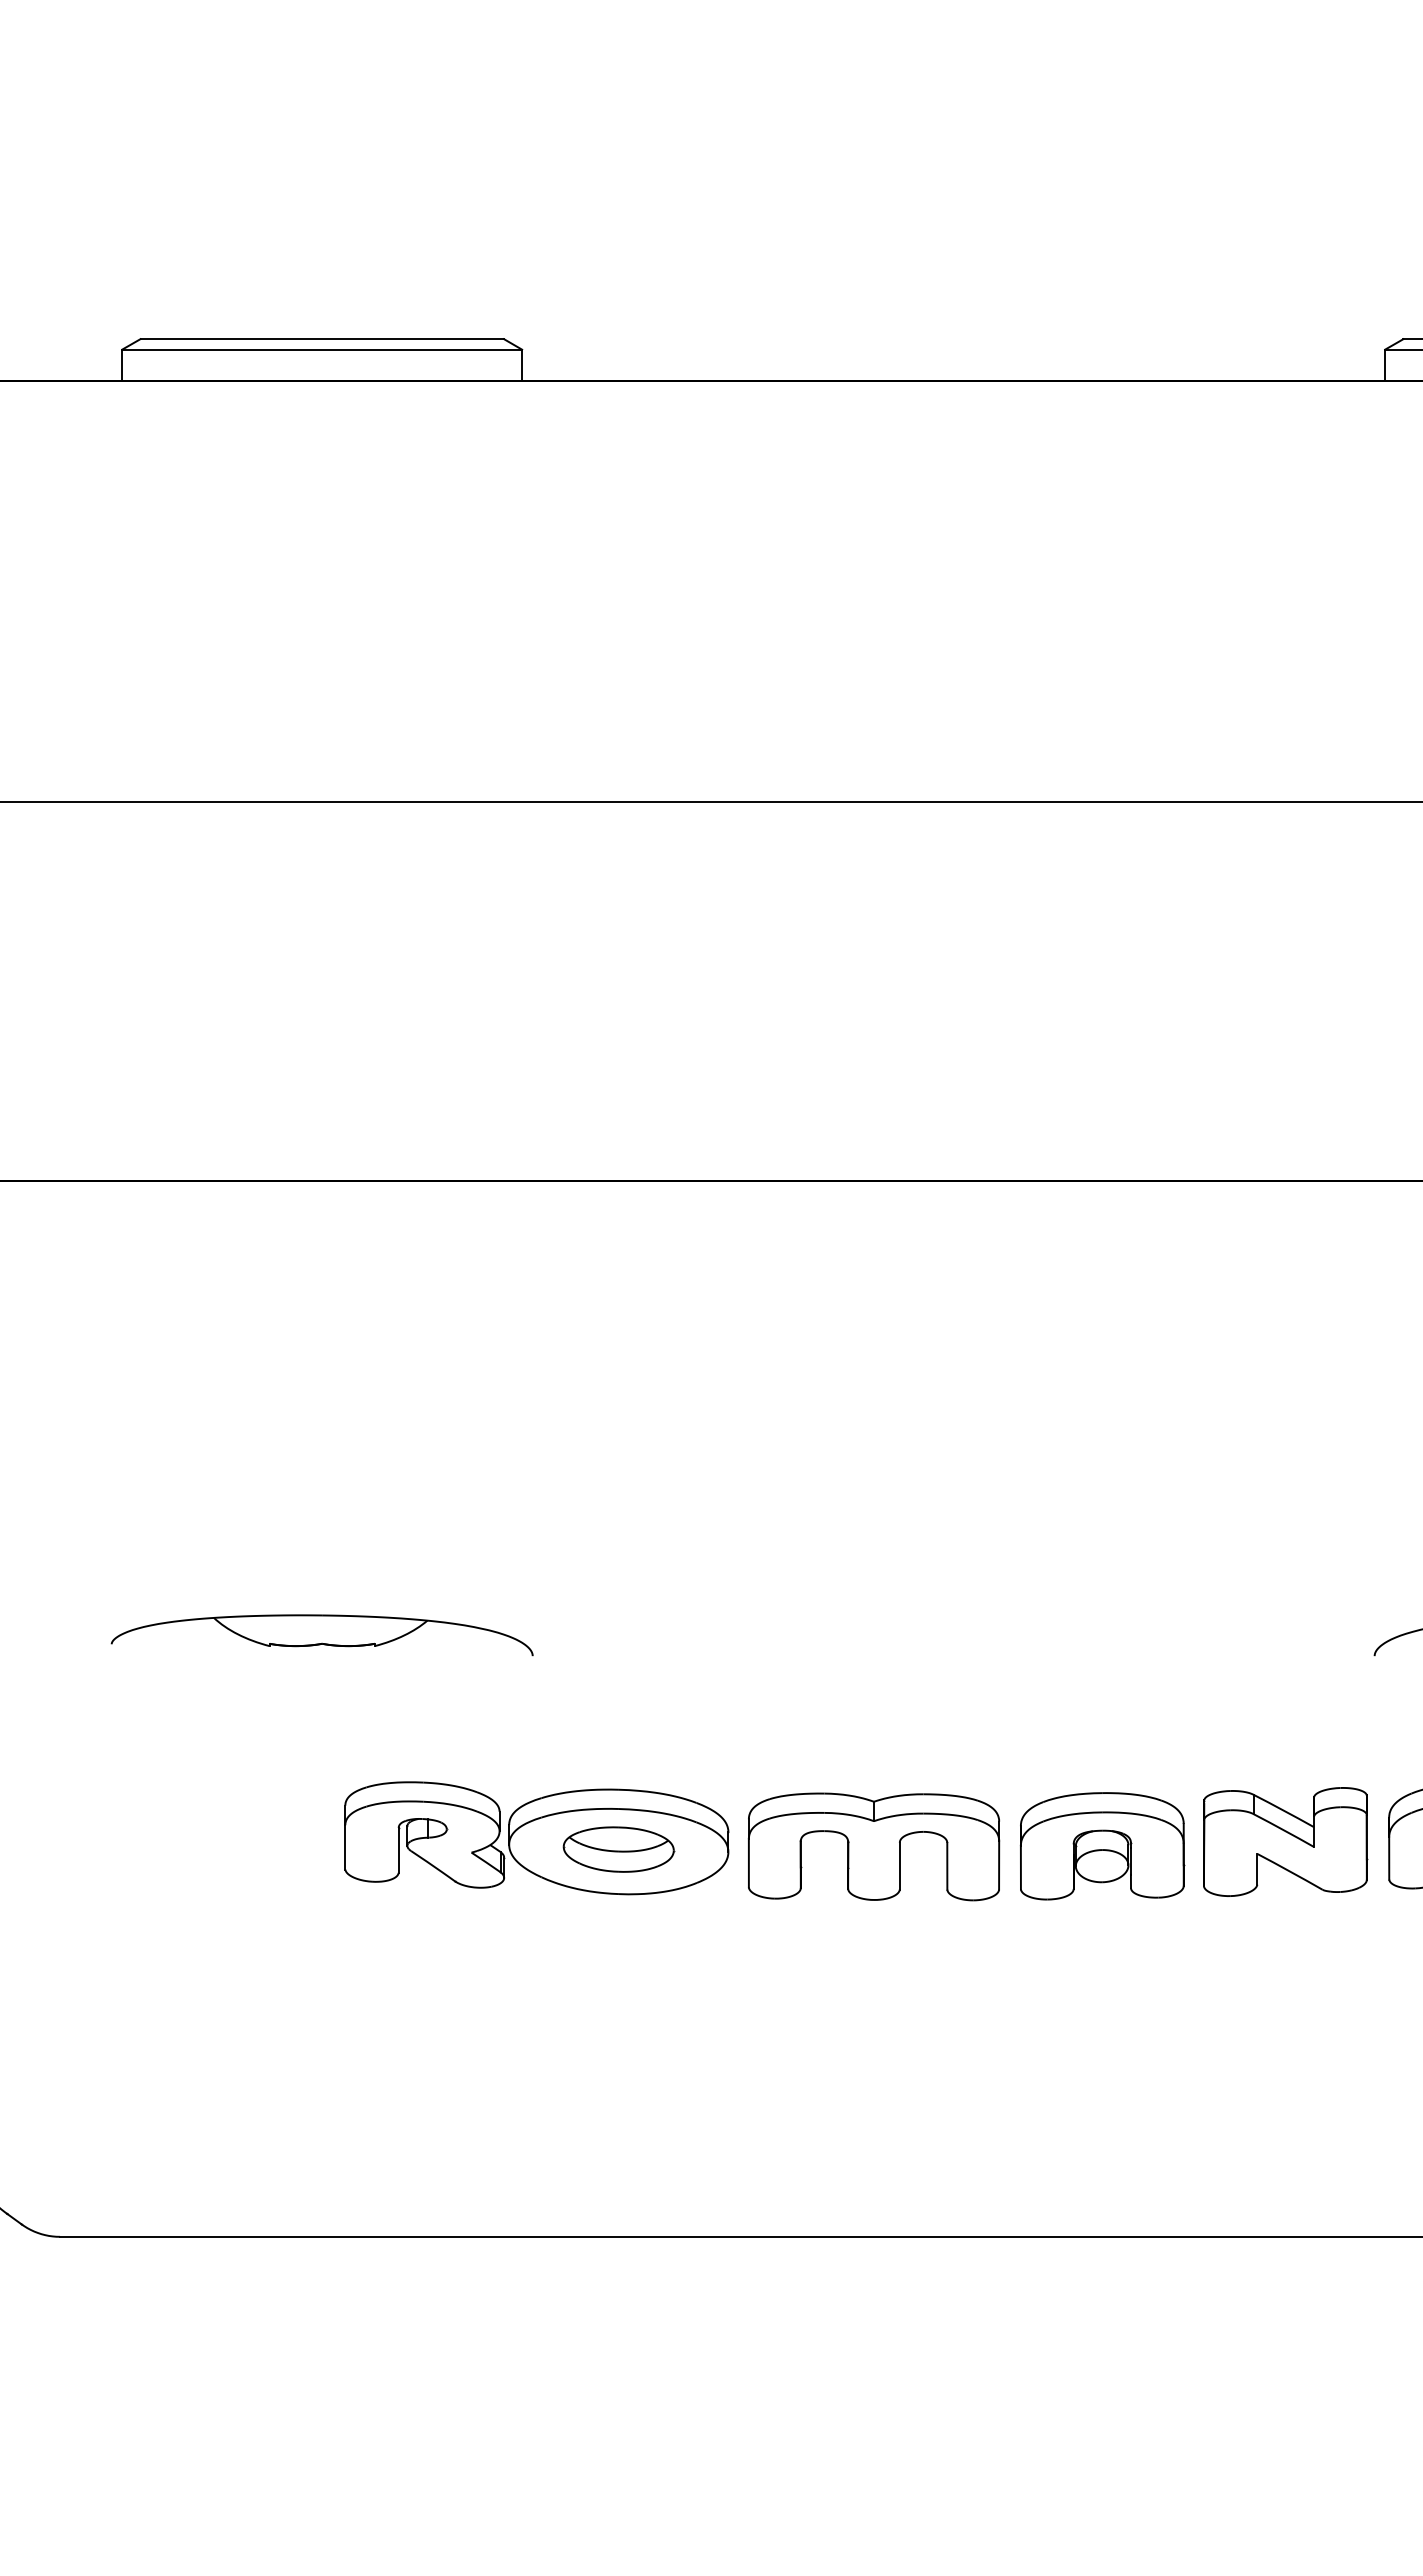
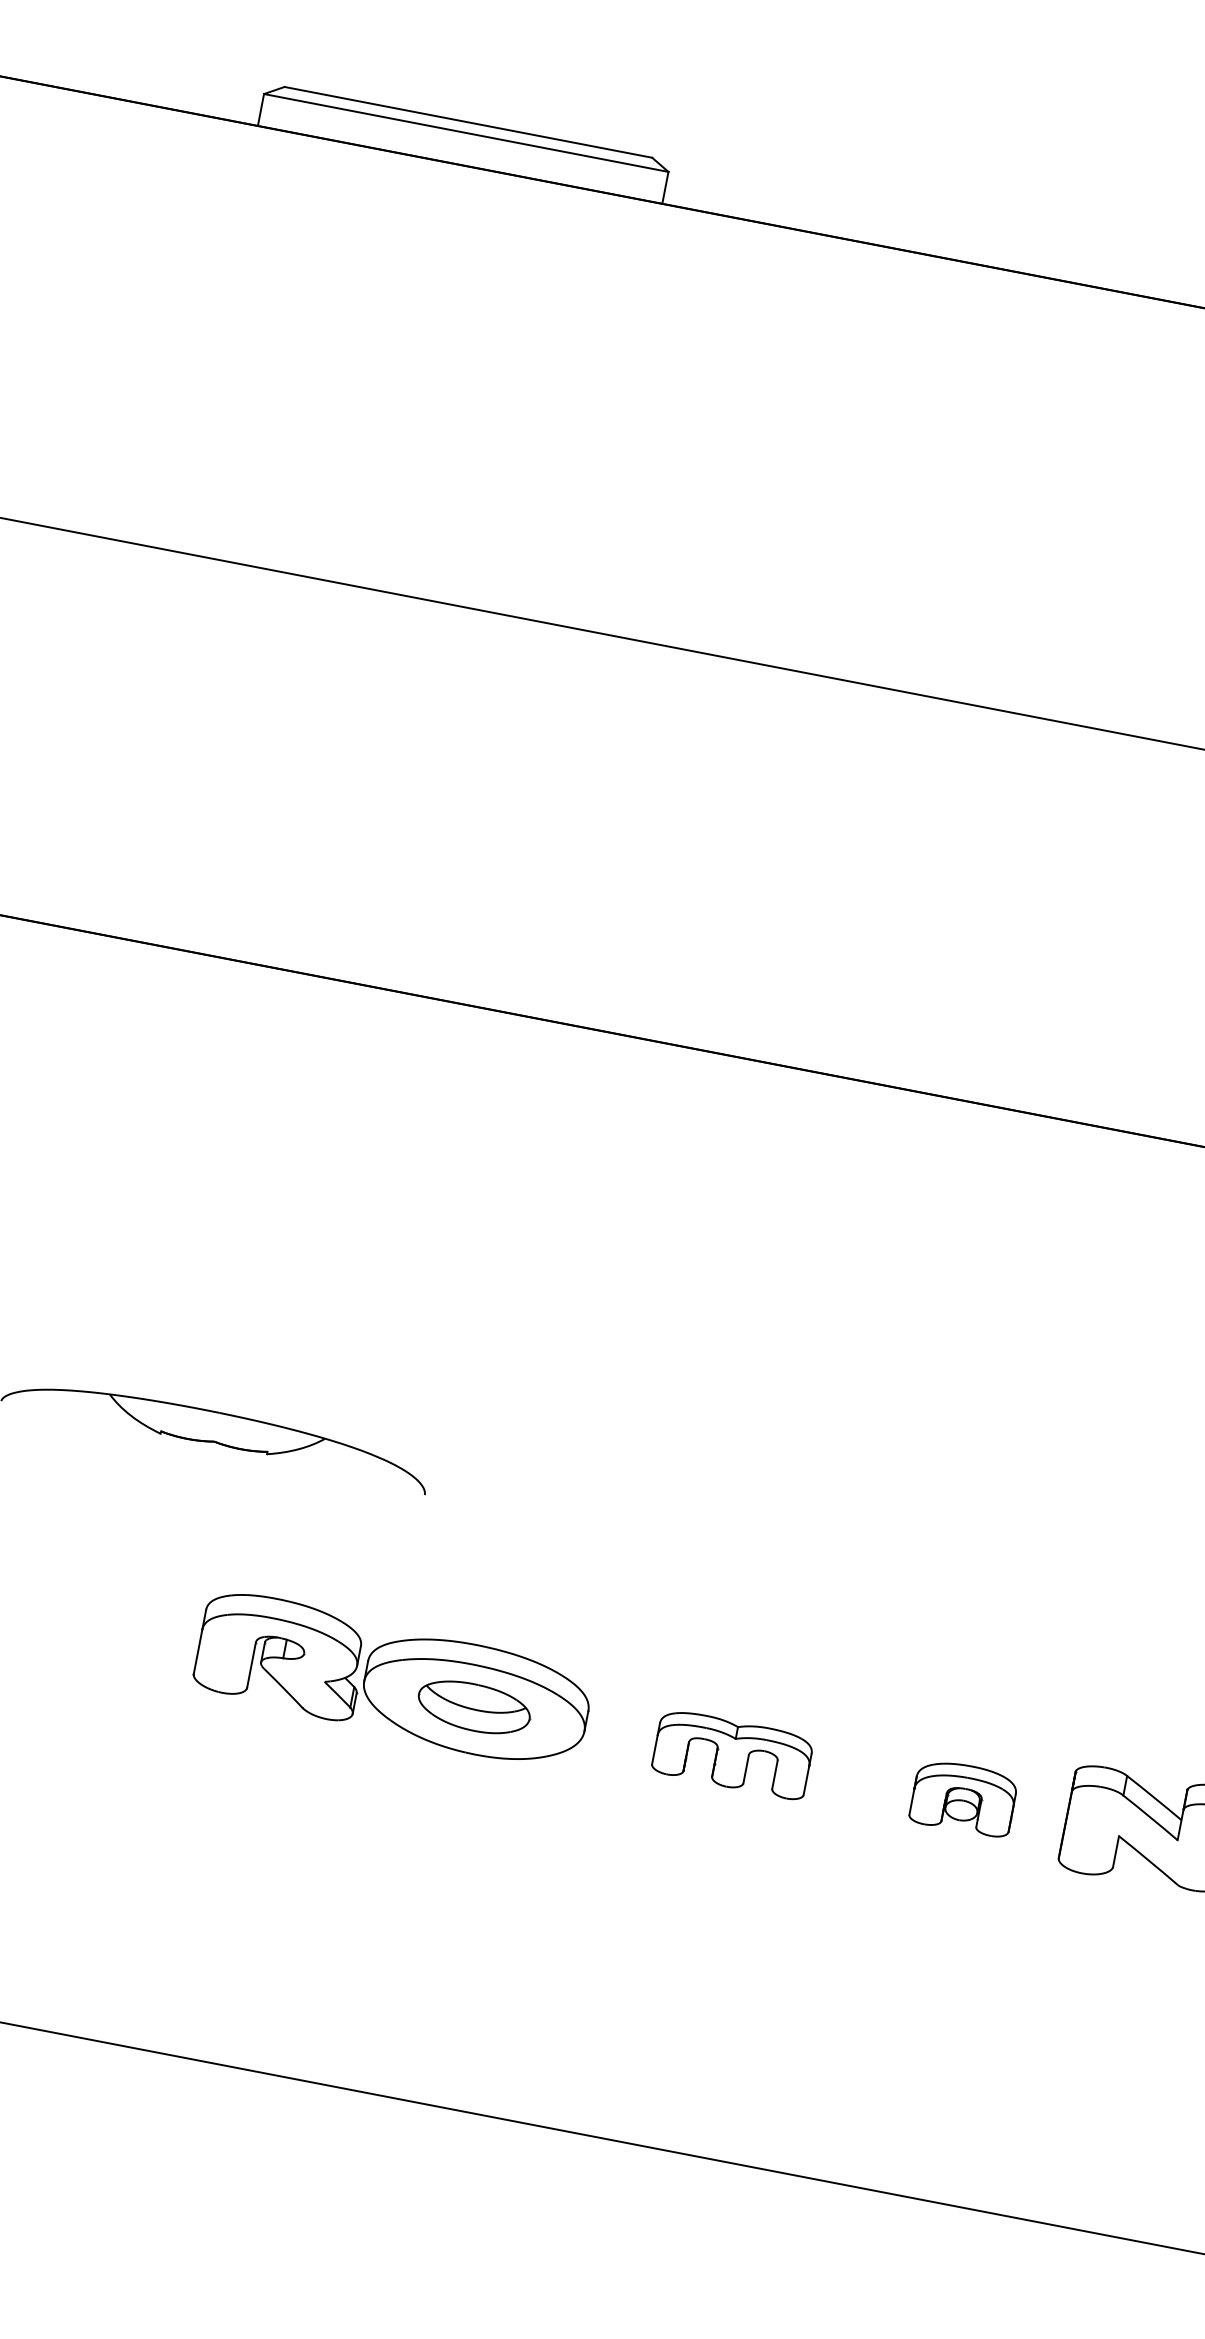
part: (873, 1846) -> (732, 1753), size x0.6
part: (1102, 1846) -> (963, 1798), size x0.6

